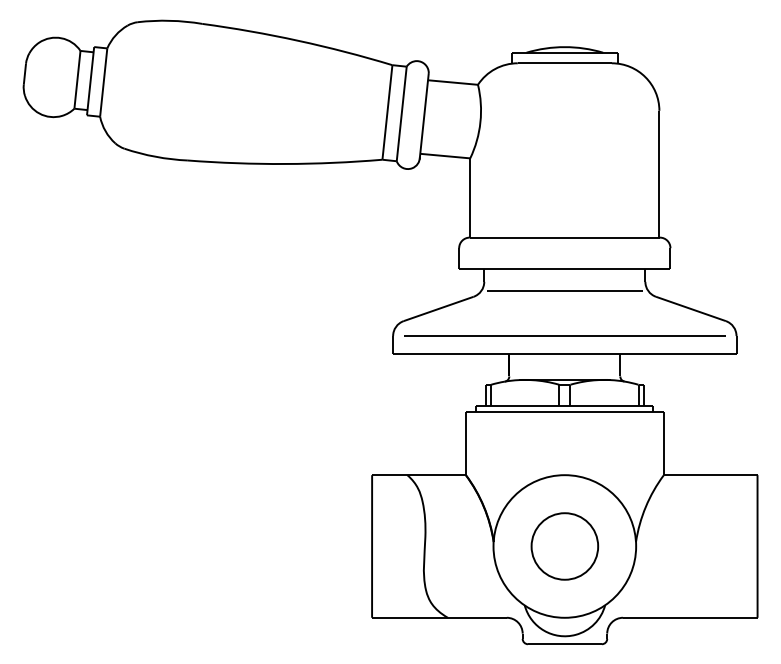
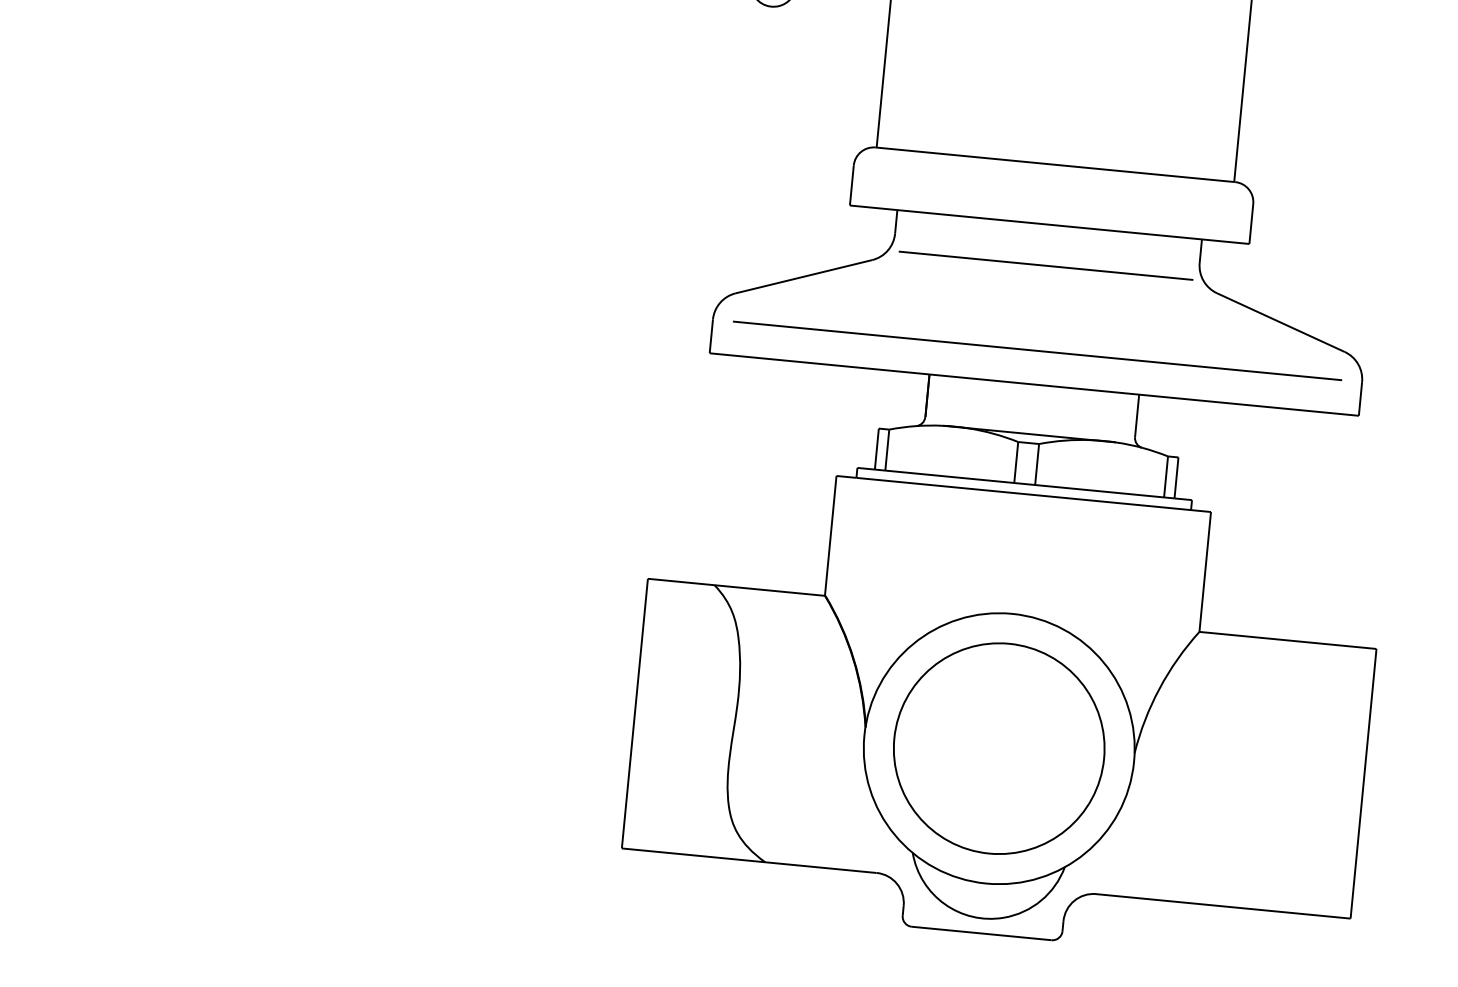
part: (564, 546) -> (998, 748), size x1.67

